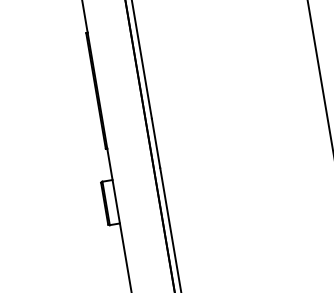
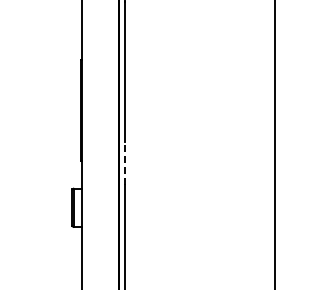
line: (155, 143) -> (124, 163), solid -> dashed

